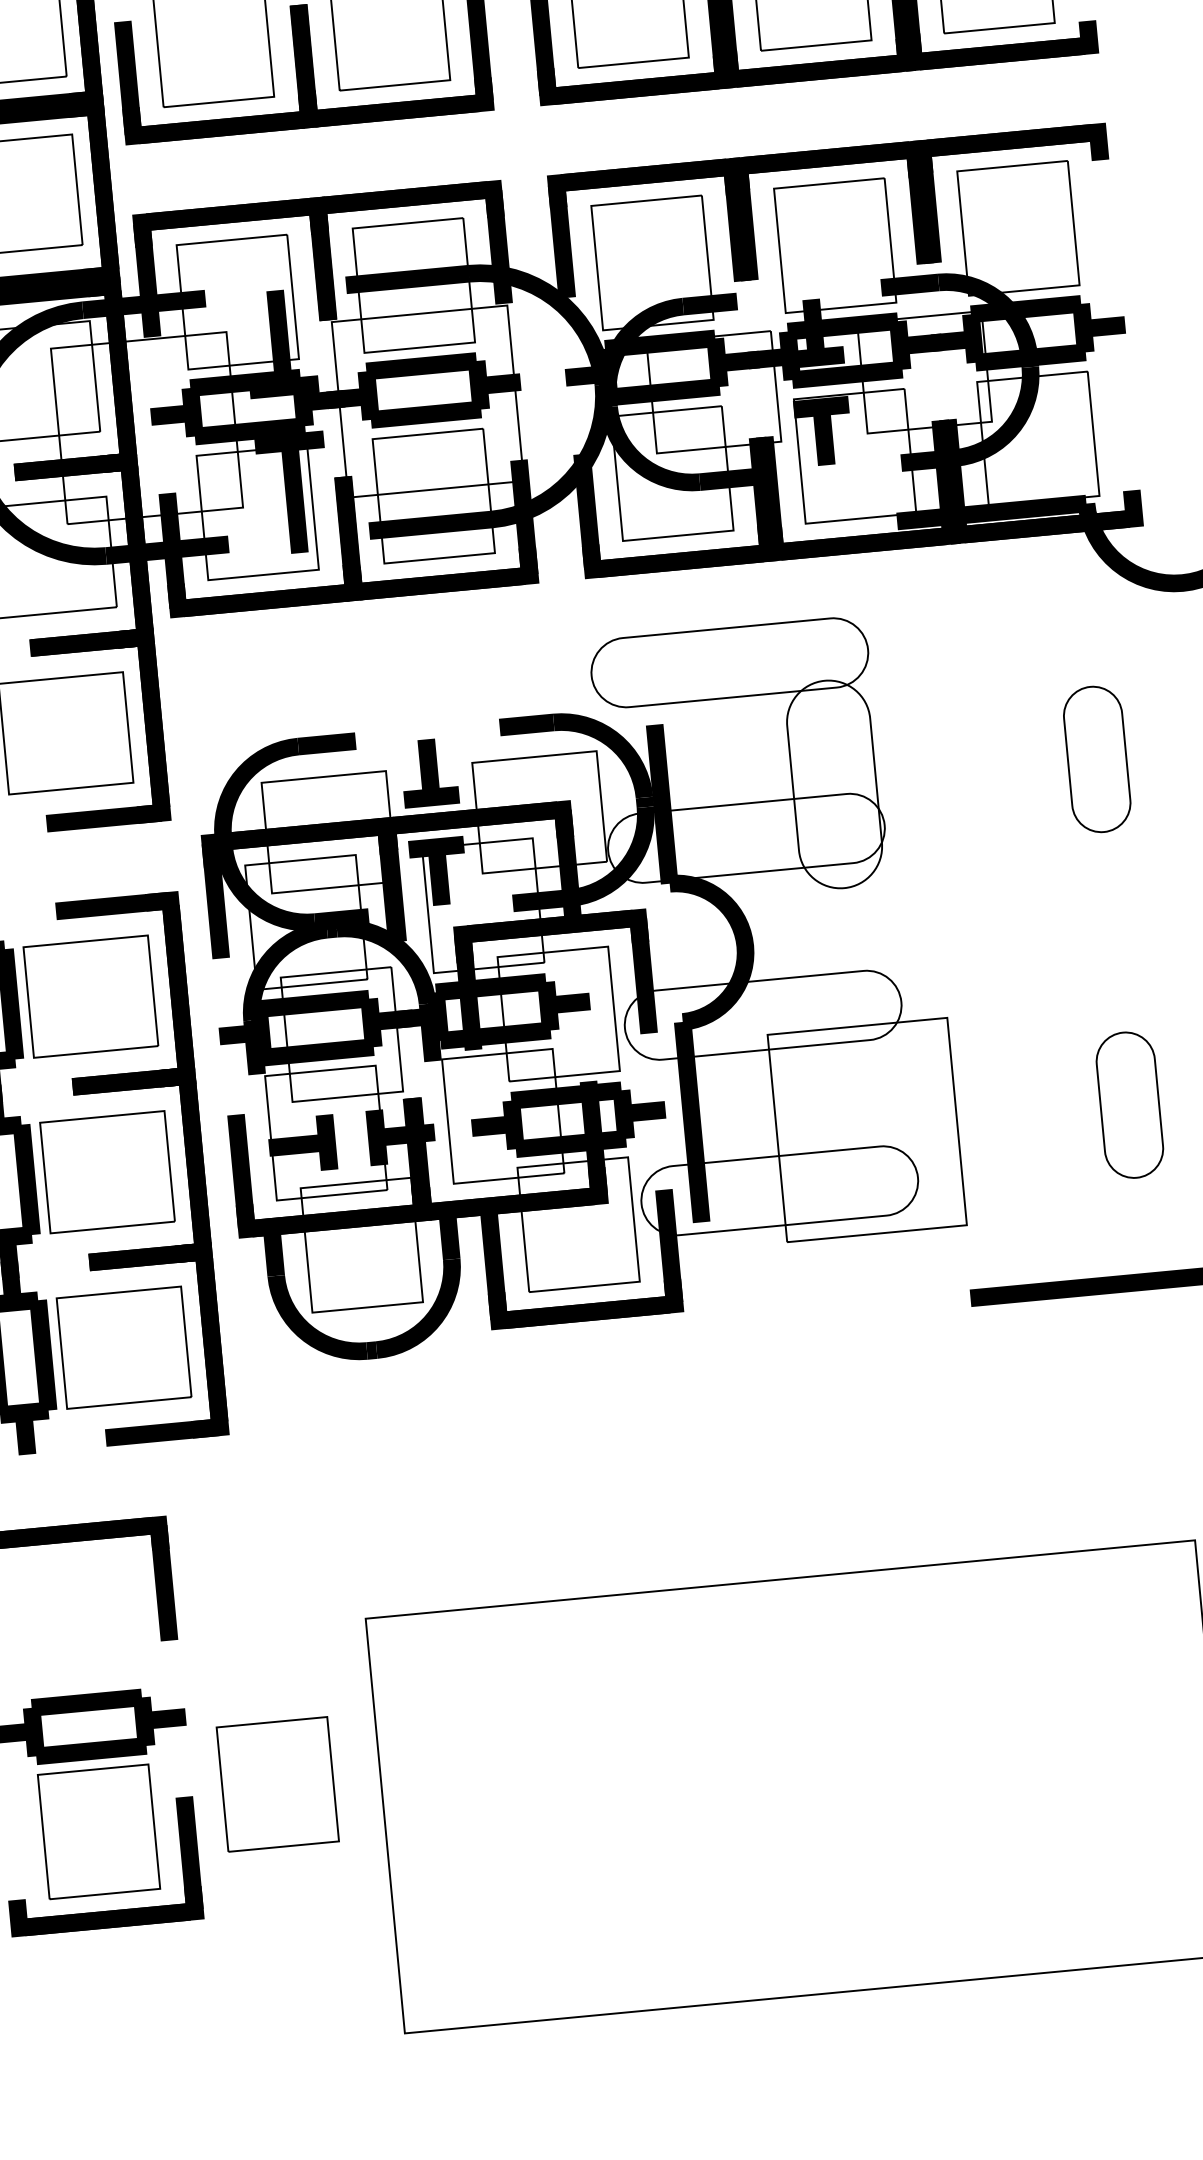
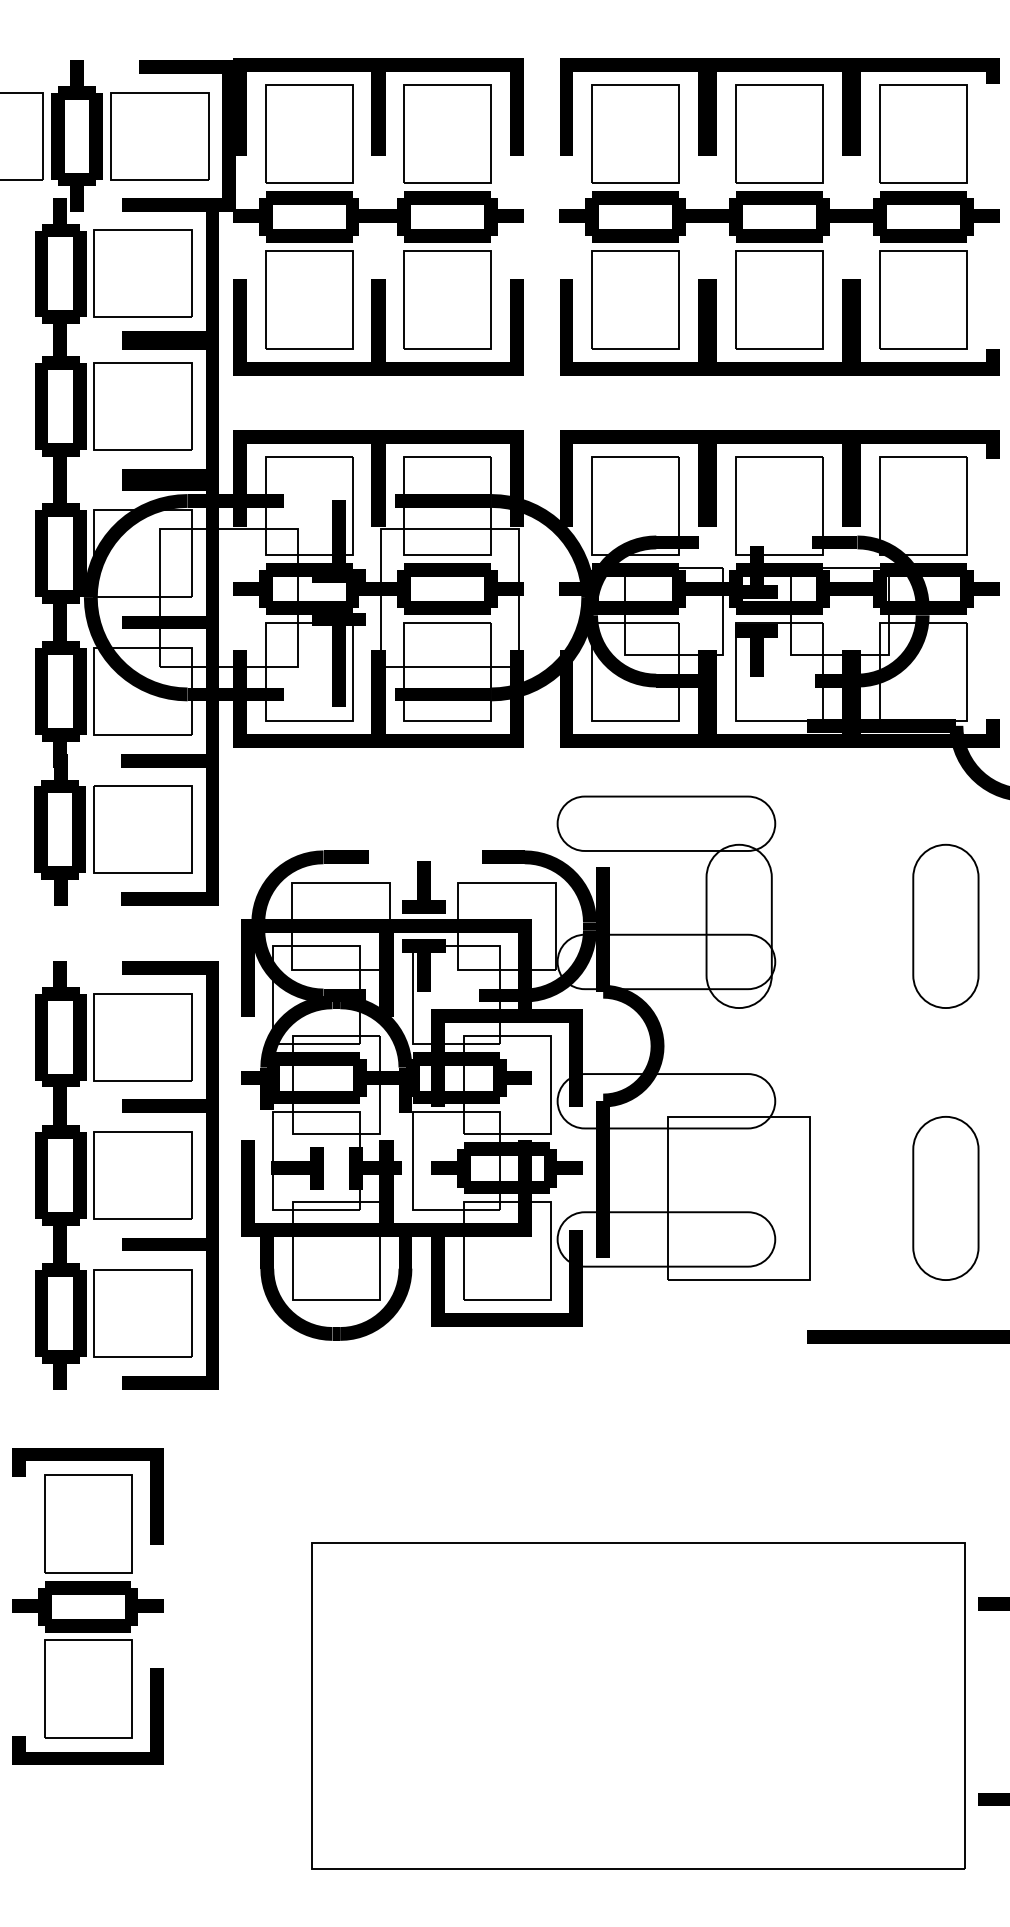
part: (1096, 758) -> (945, 925), size x1.43
part: (1129, 1105) -> (945, 1198), size x1.43
part: (278, 1784) -> (88, 1523), moved

